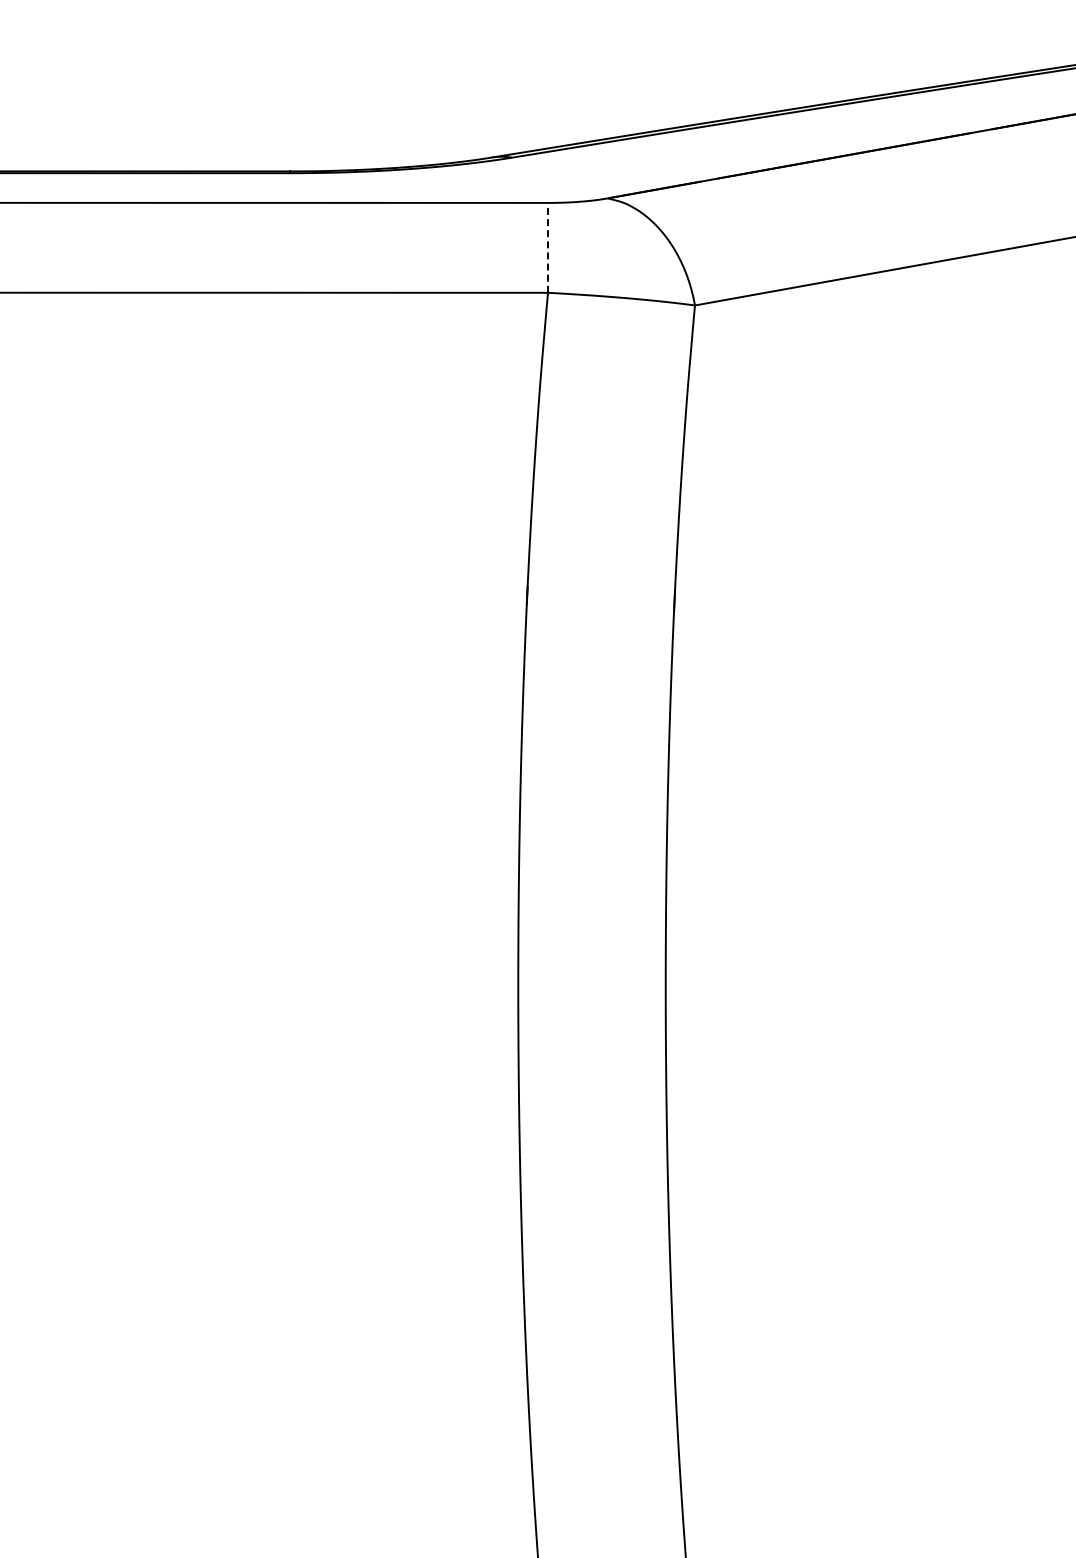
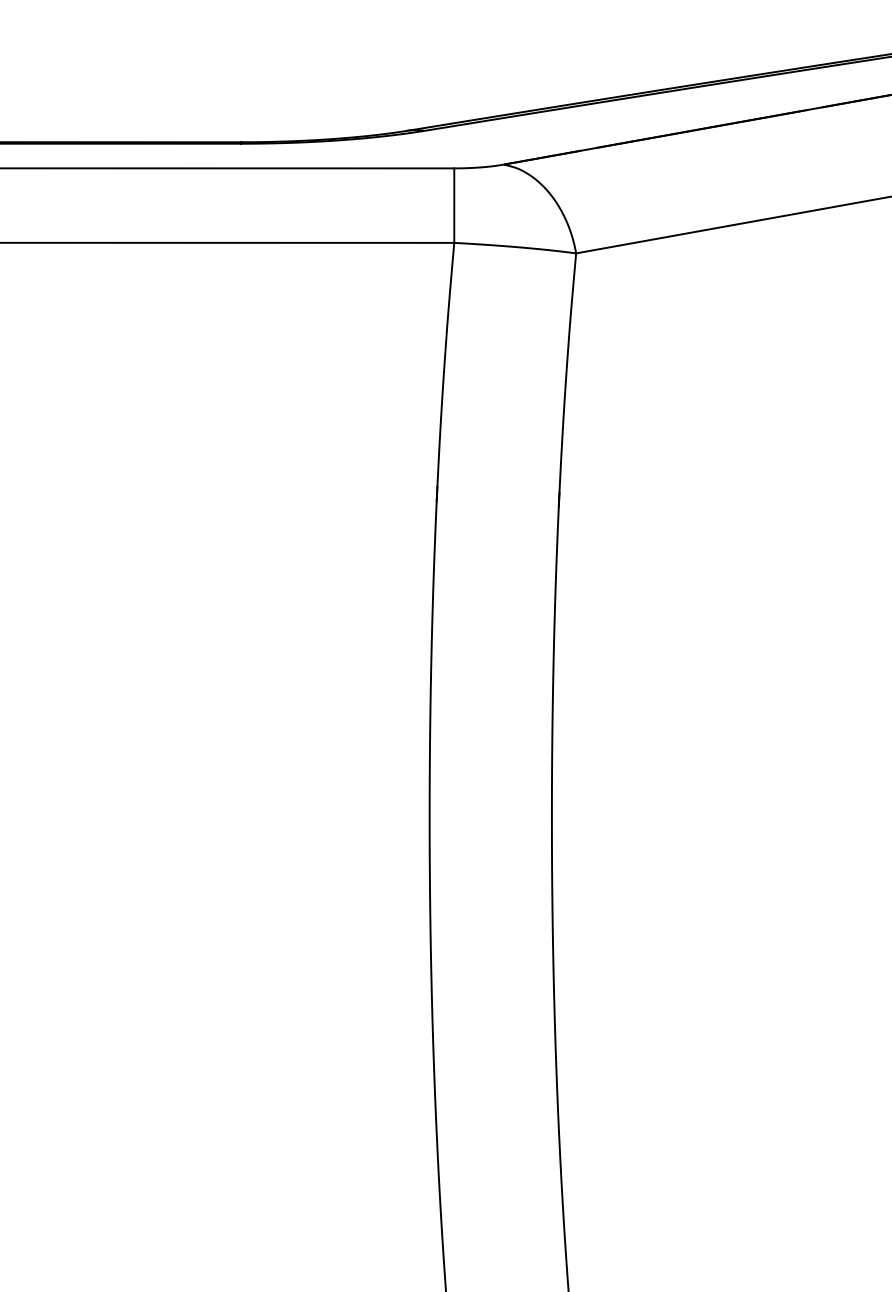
line: (548, 247) -> (454, 205), dashed -> solid

